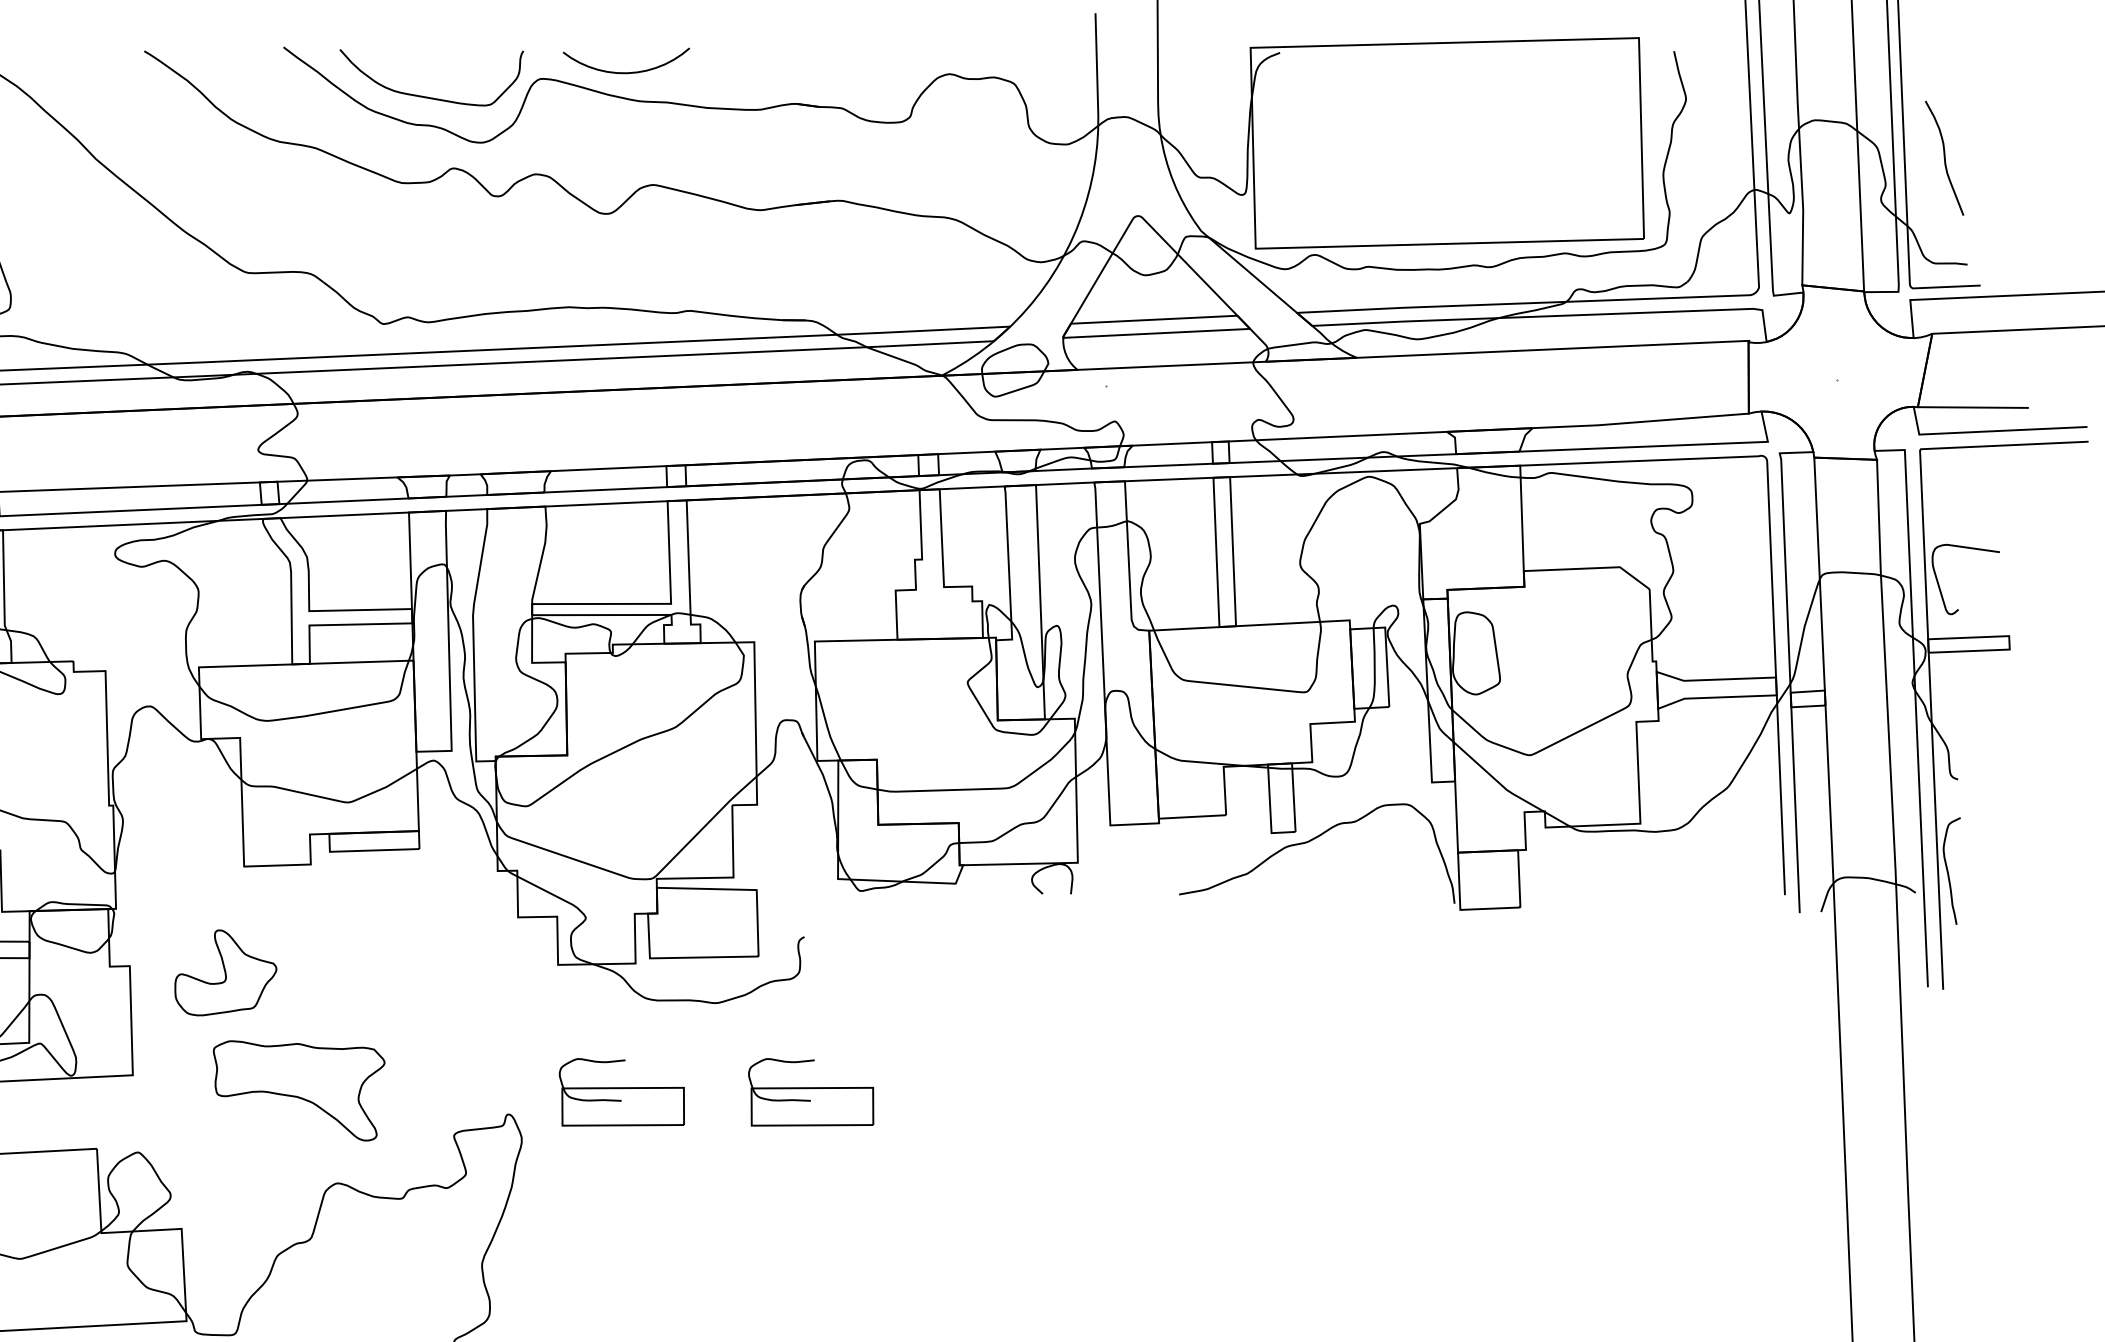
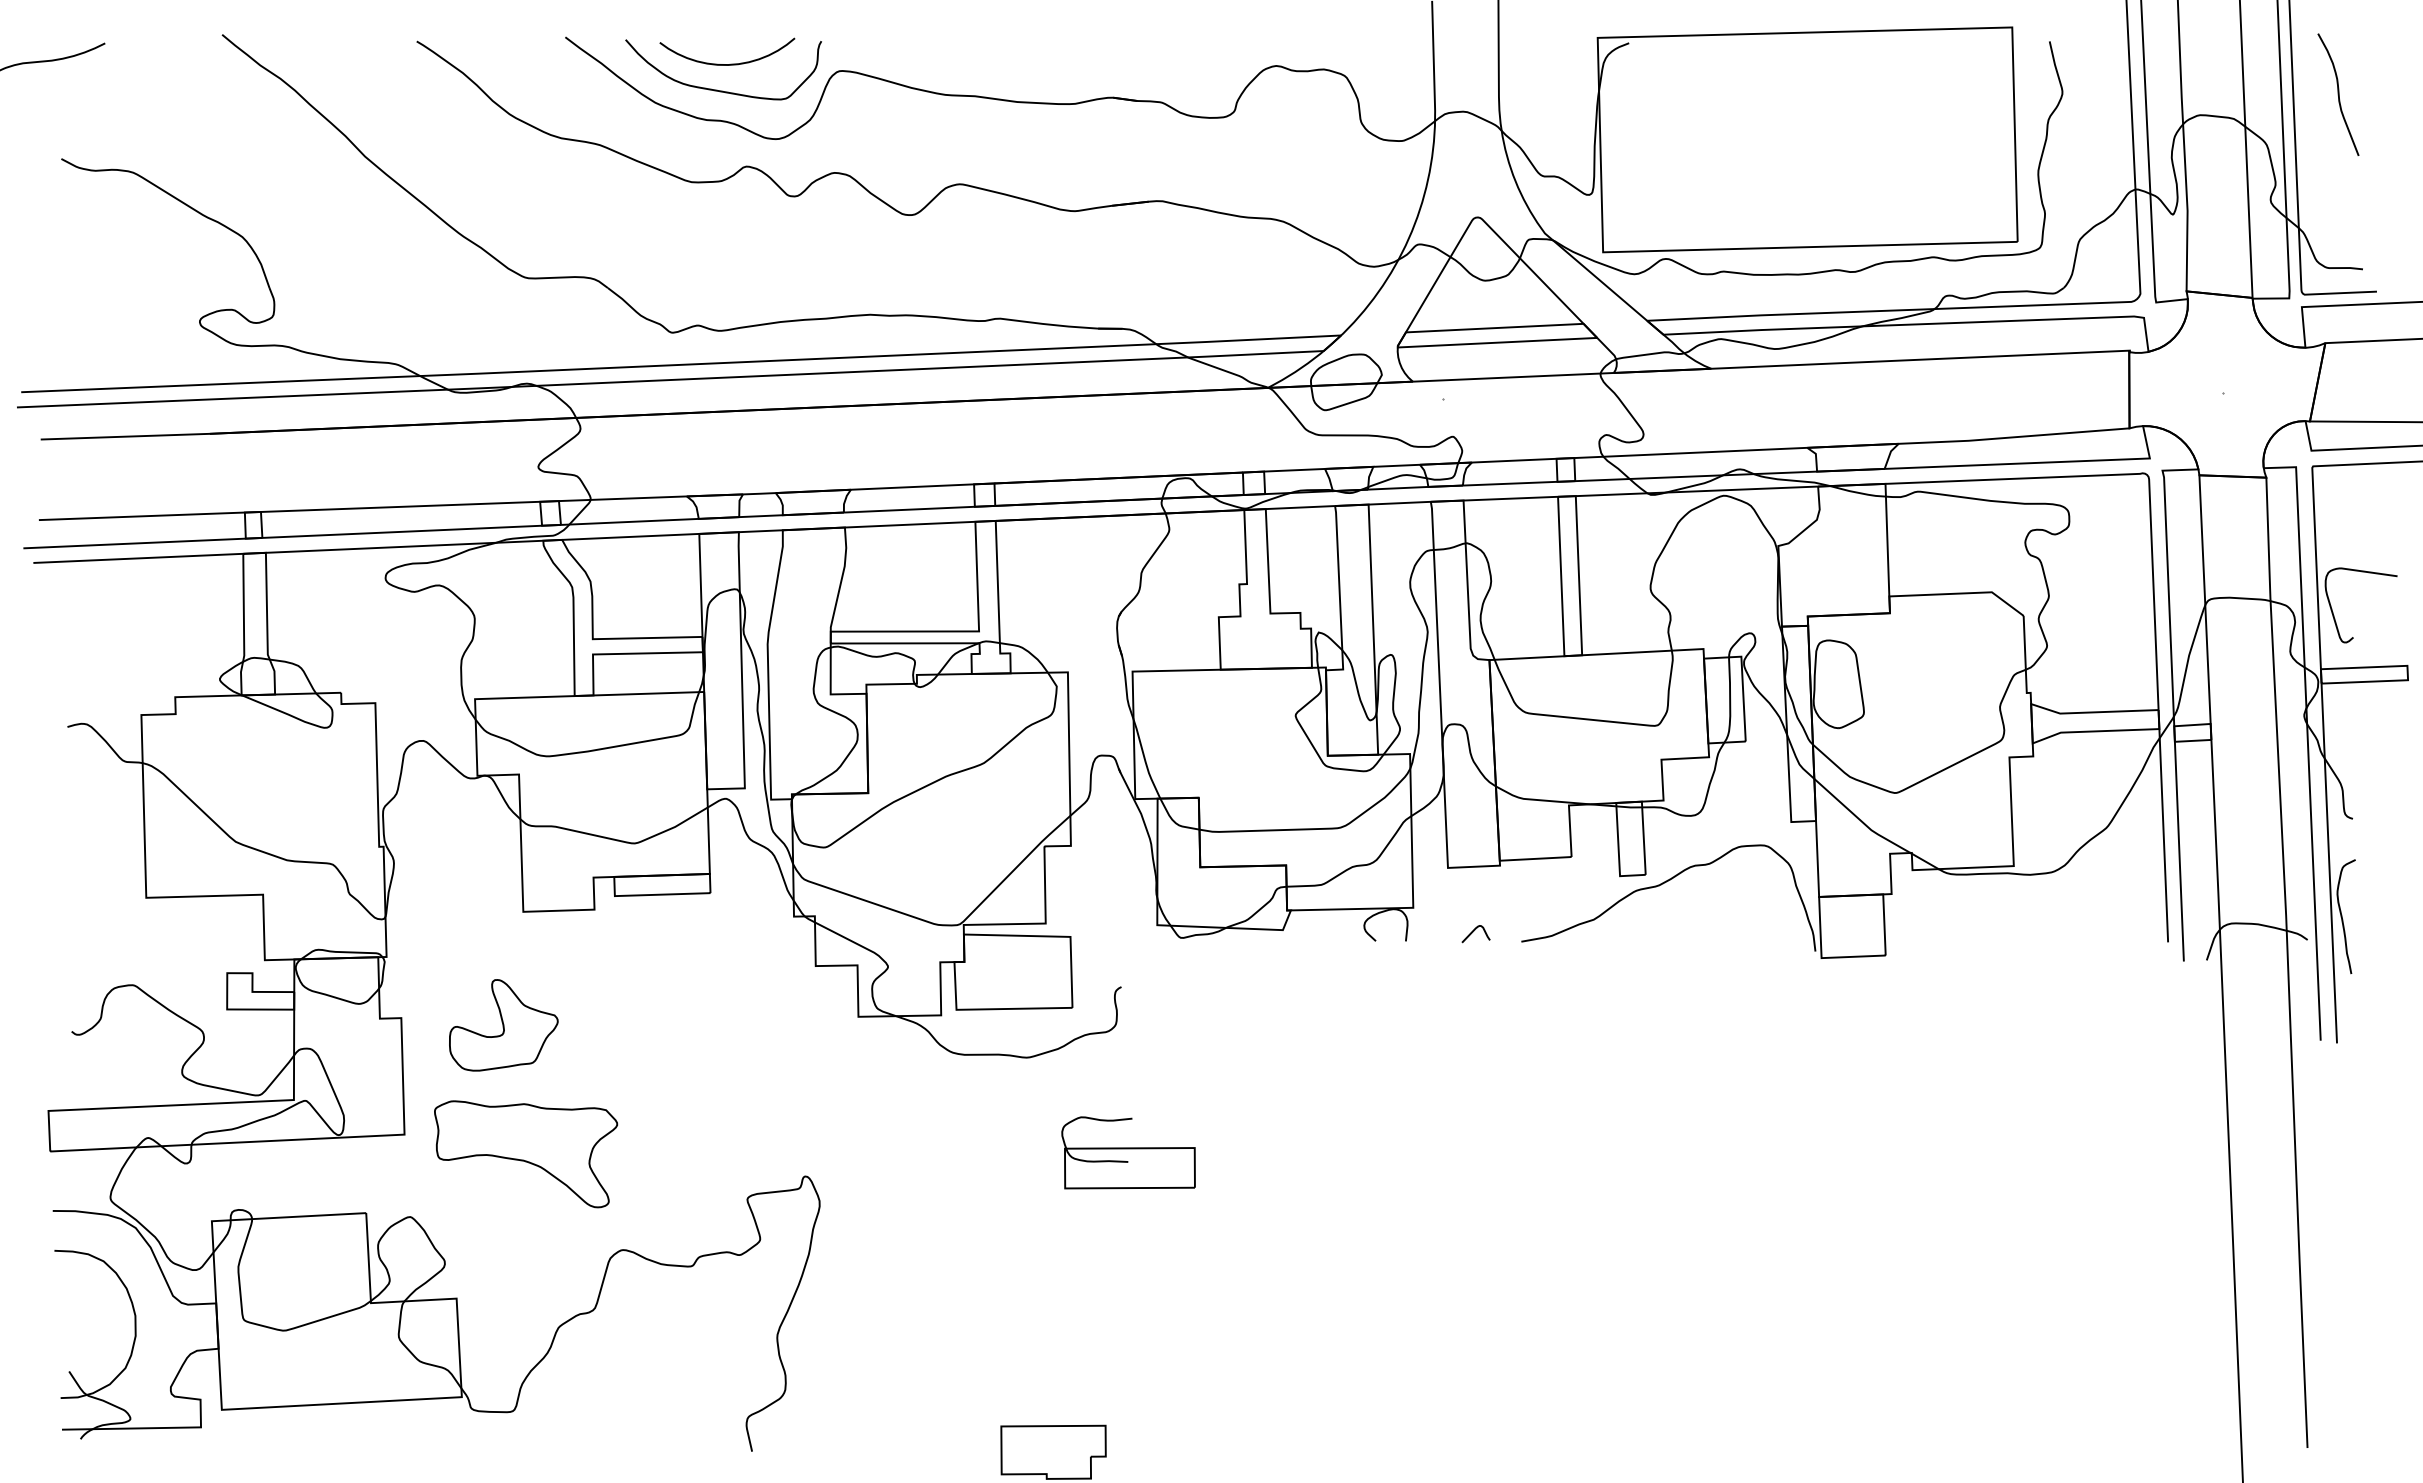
curve: (629, 71) -> (730, 63), moved
curve: (1944, 158) -> (2338, 94), moved
curve: (1134, 885) -> (1473, 932), added
part: (299, 1091) -> (526, 1154), moved
part: (621, 1092) -> (926, 1152), removed

